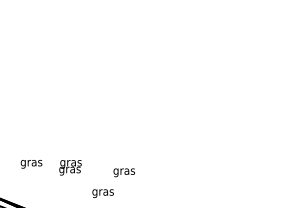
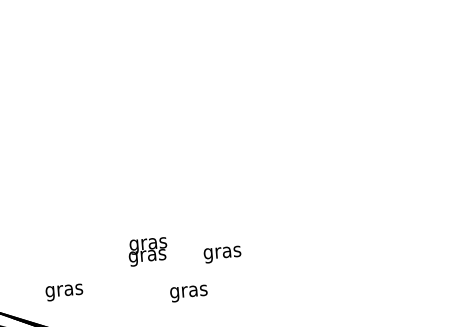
text: (31, 164) -> (64, 292), moved
text: (70, 167) -> (147, 251), moved

